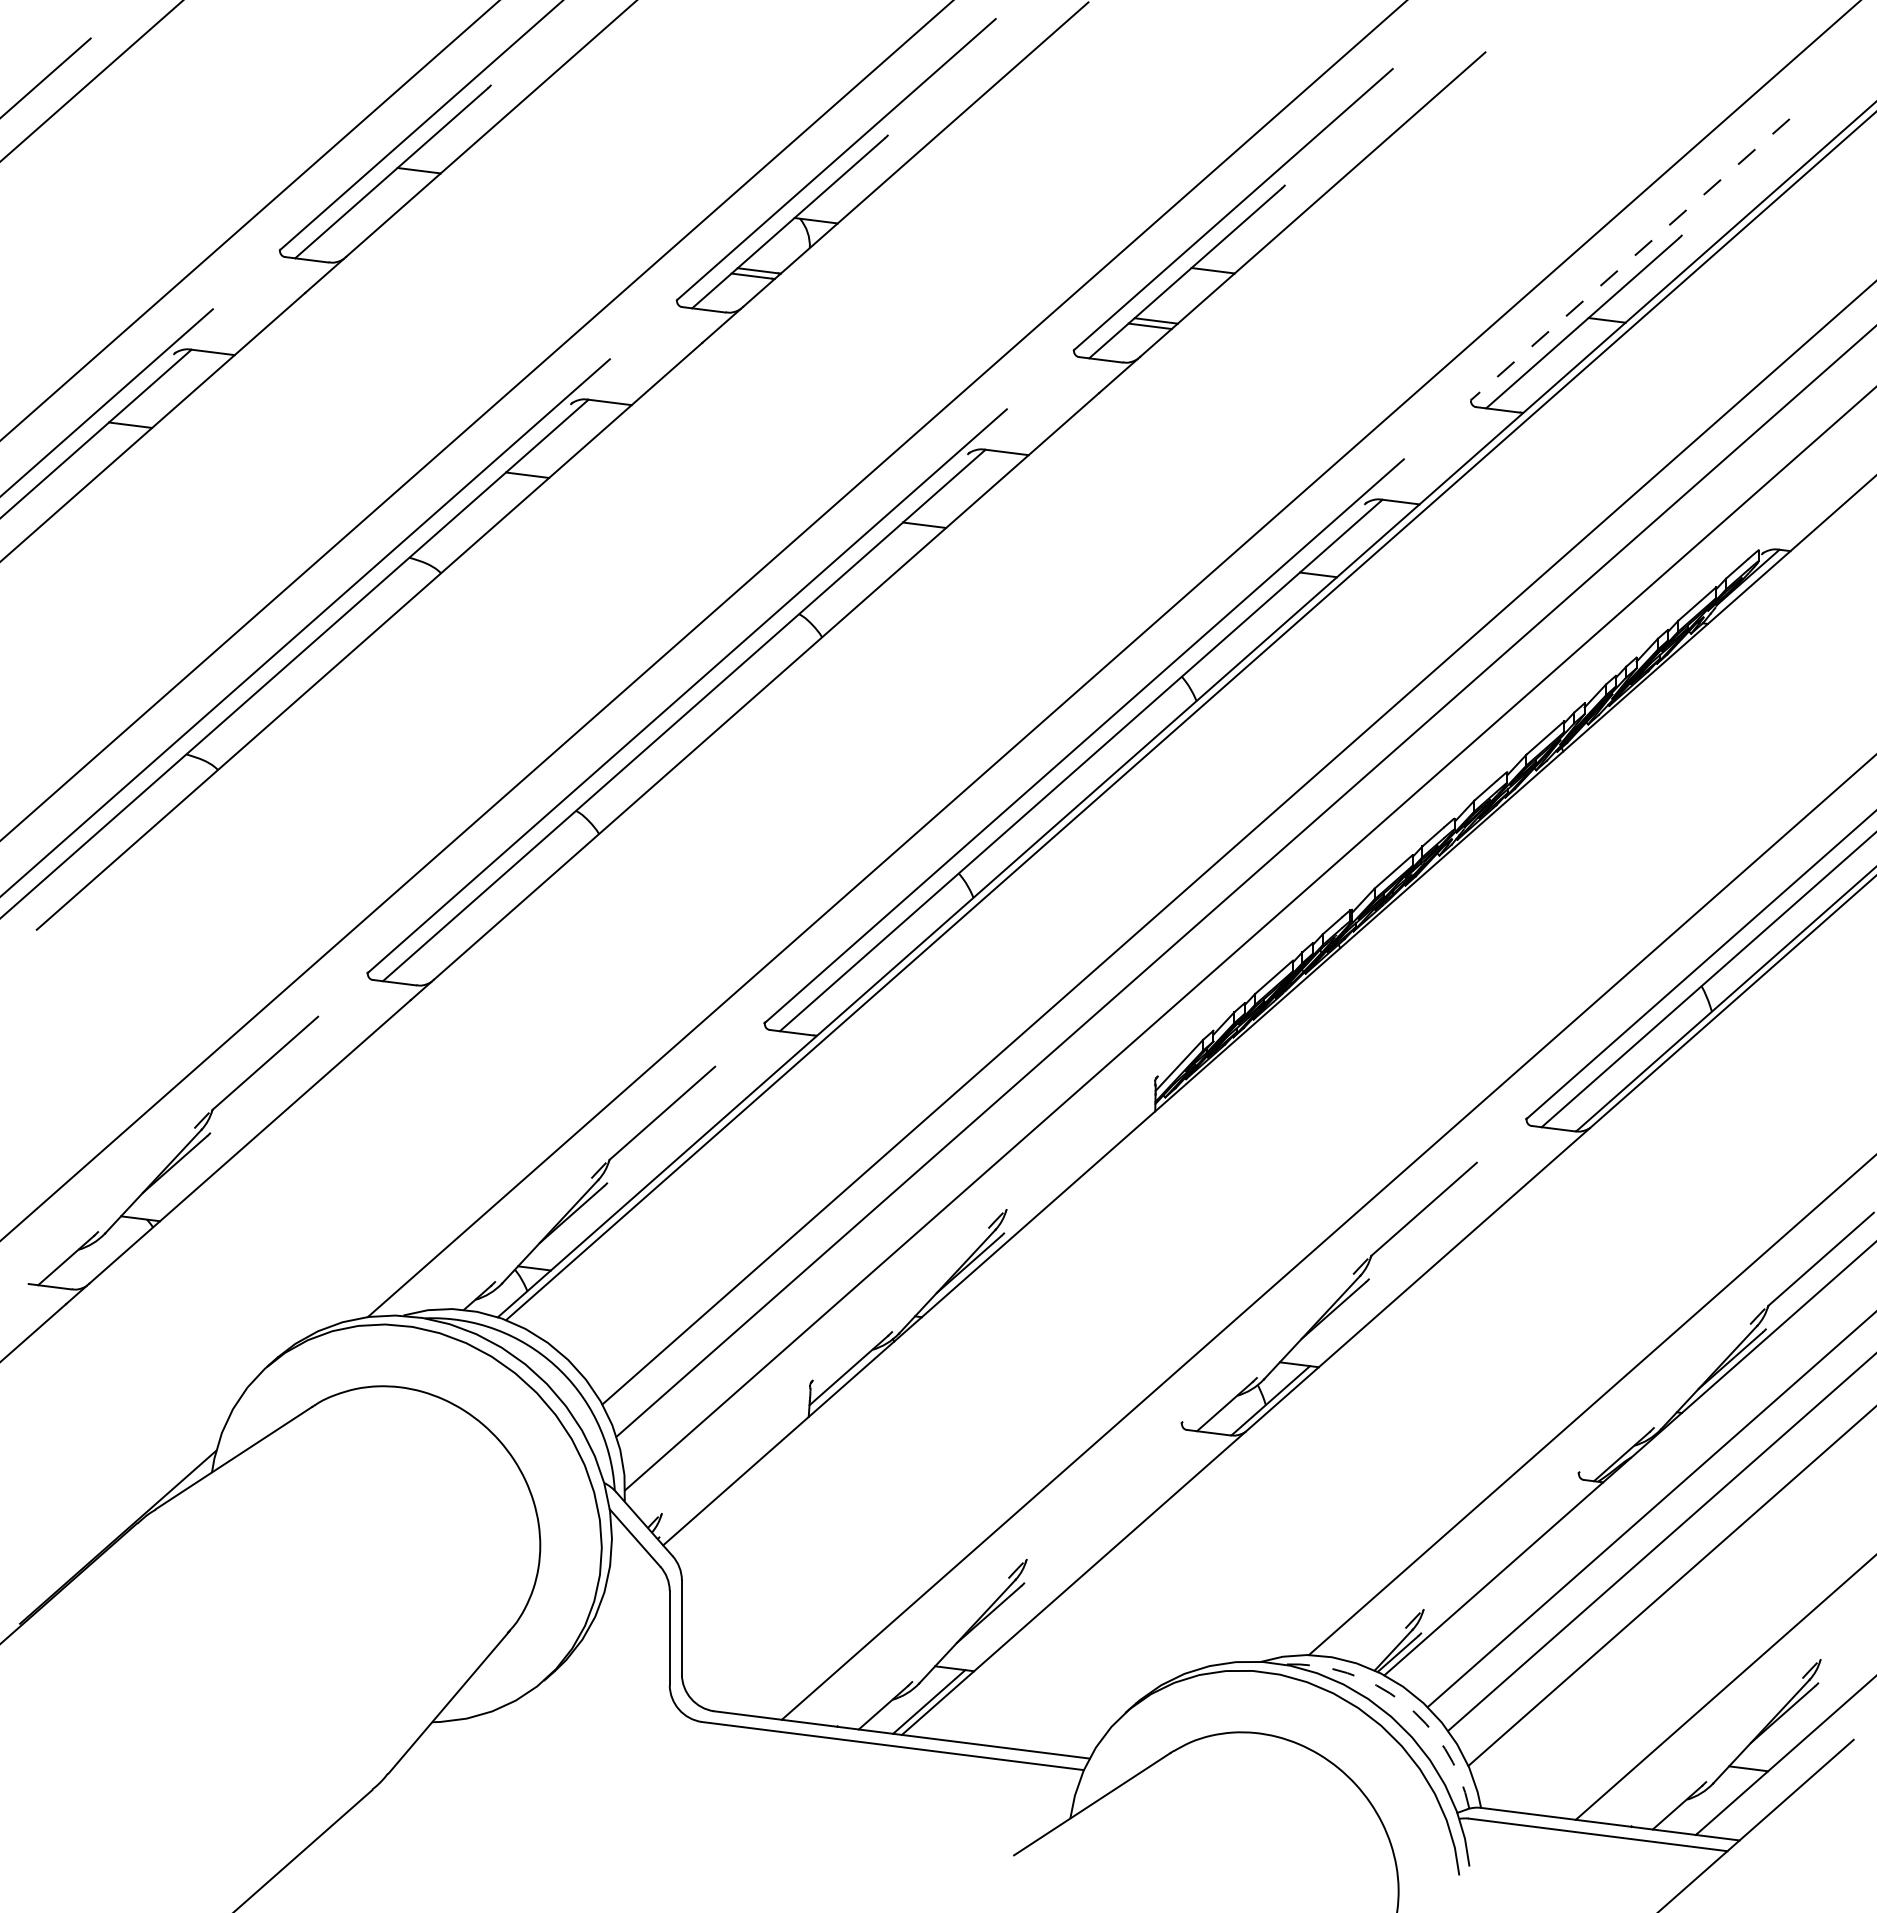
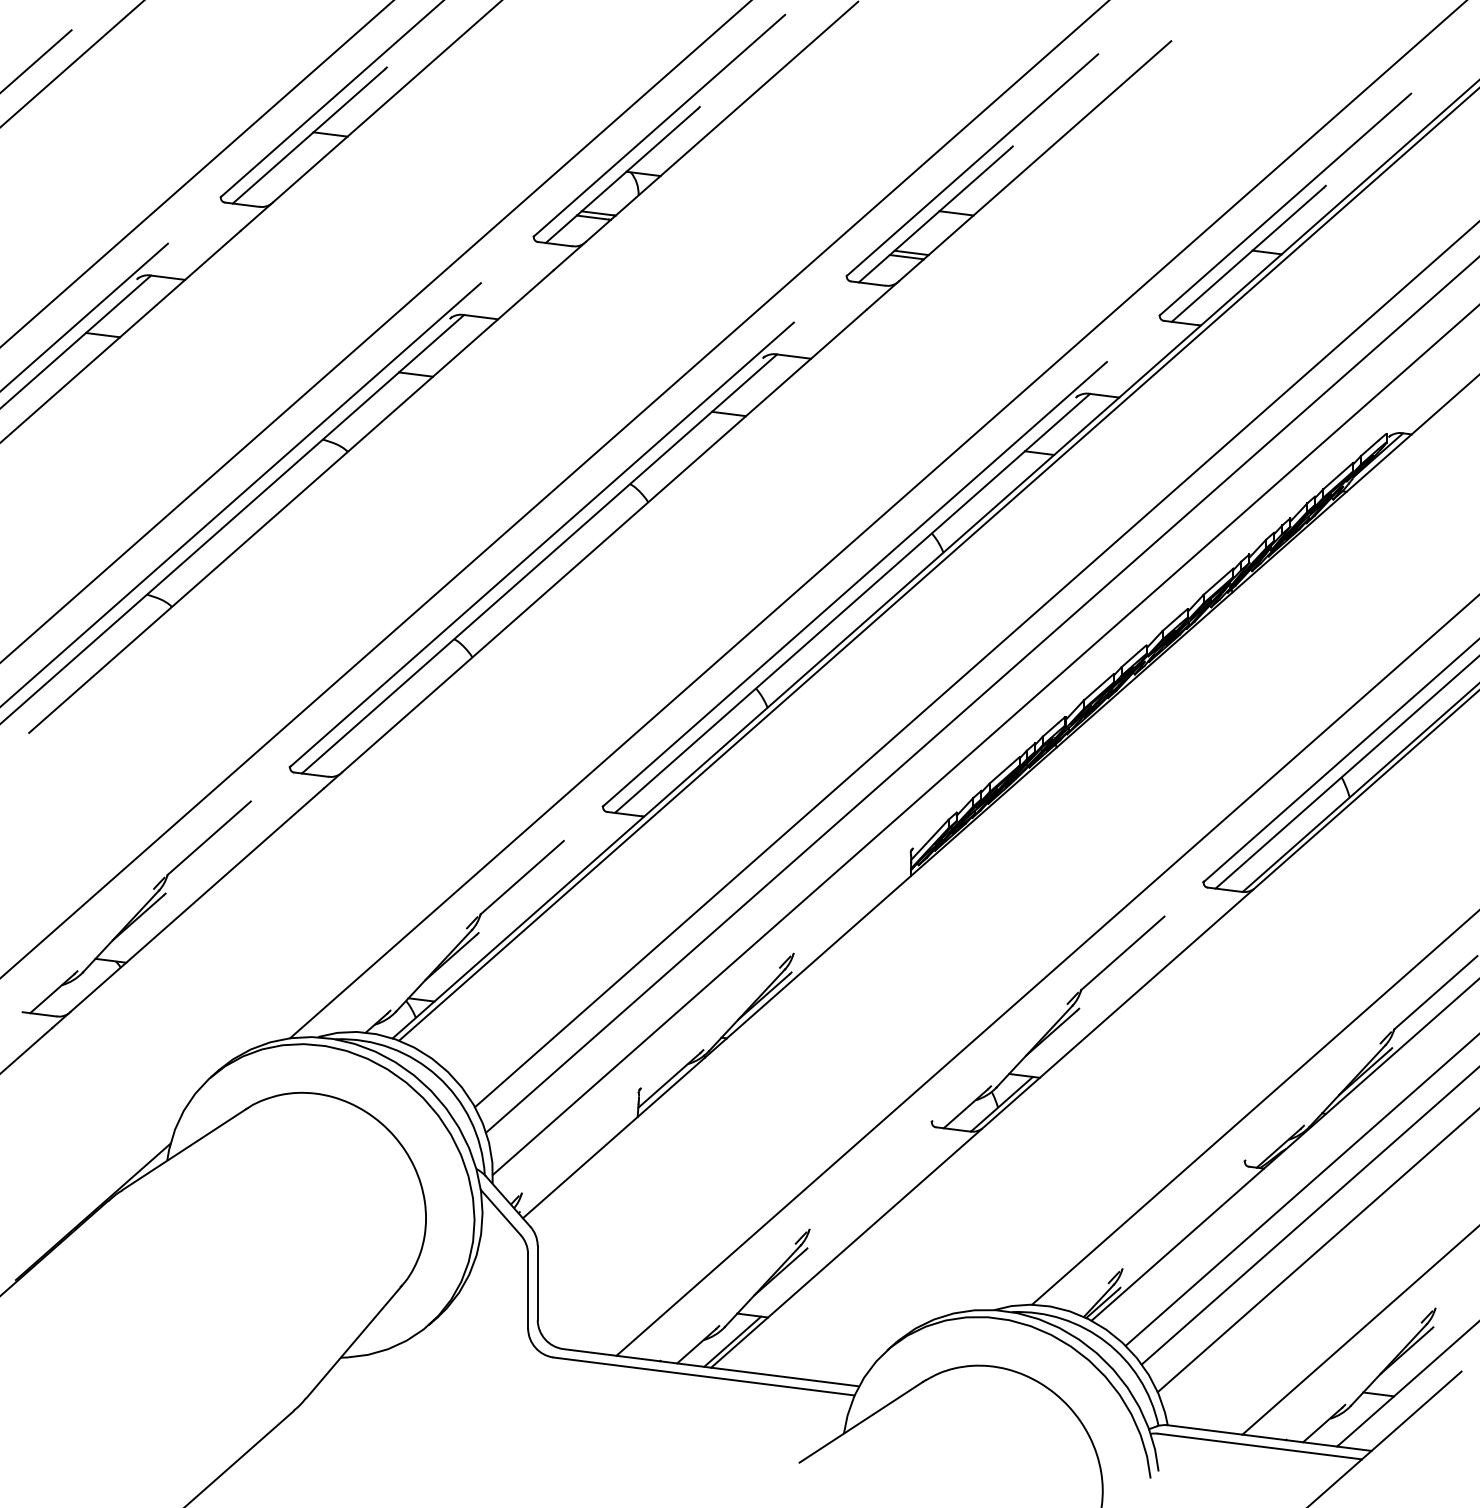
line: (1630, 259) -> (1285, 204), dashed -> solid
arc: (1402, 1702) -> (1105, 1342), dashed -> solid

